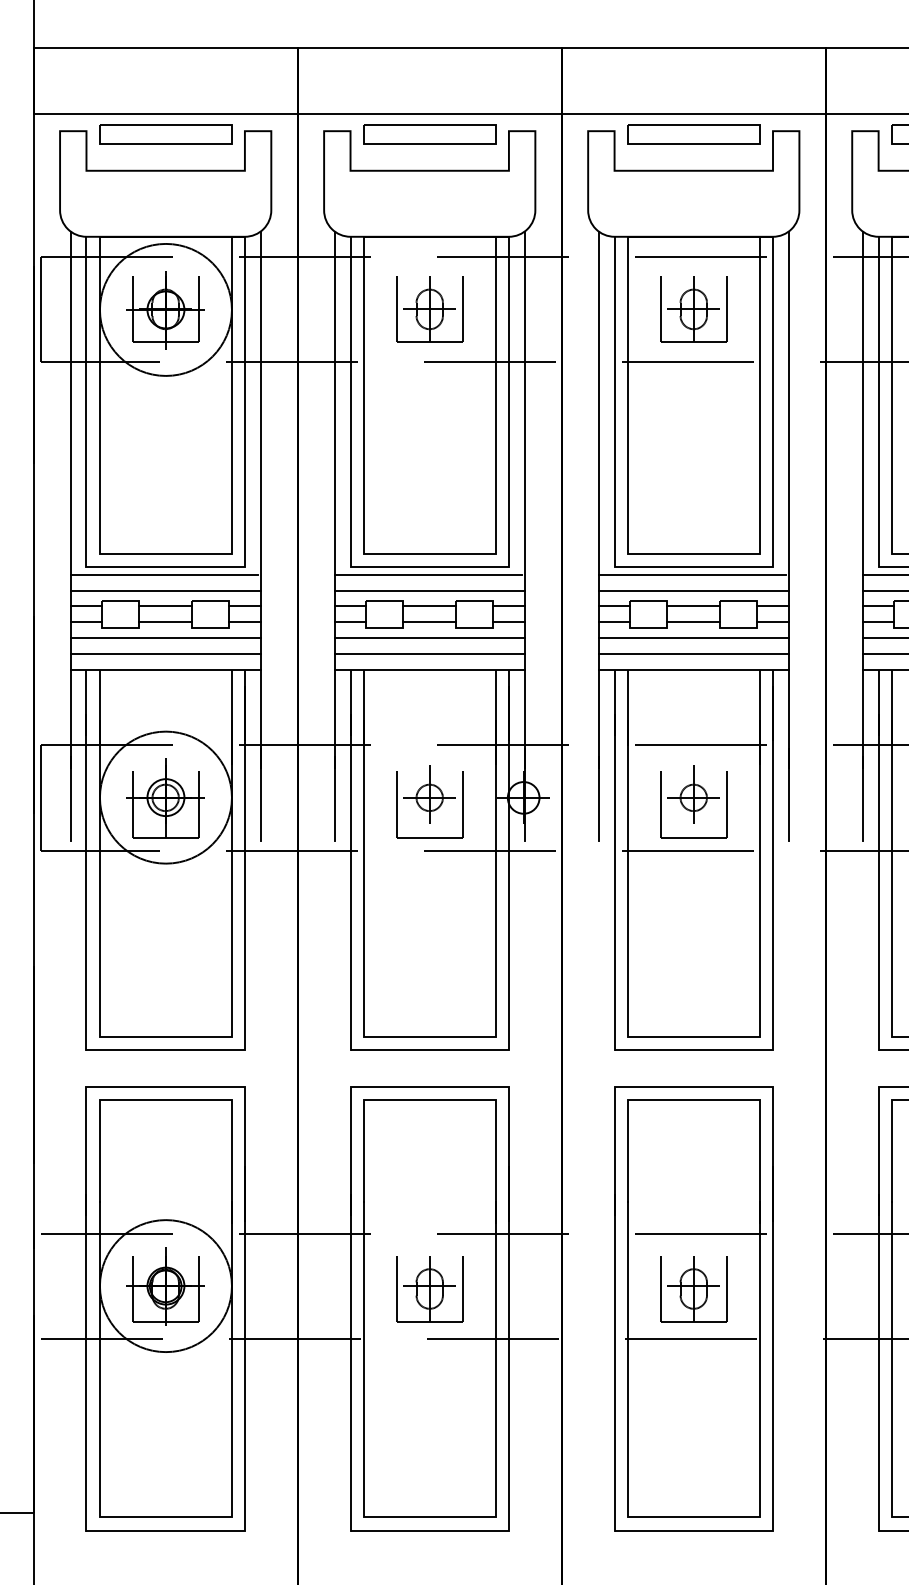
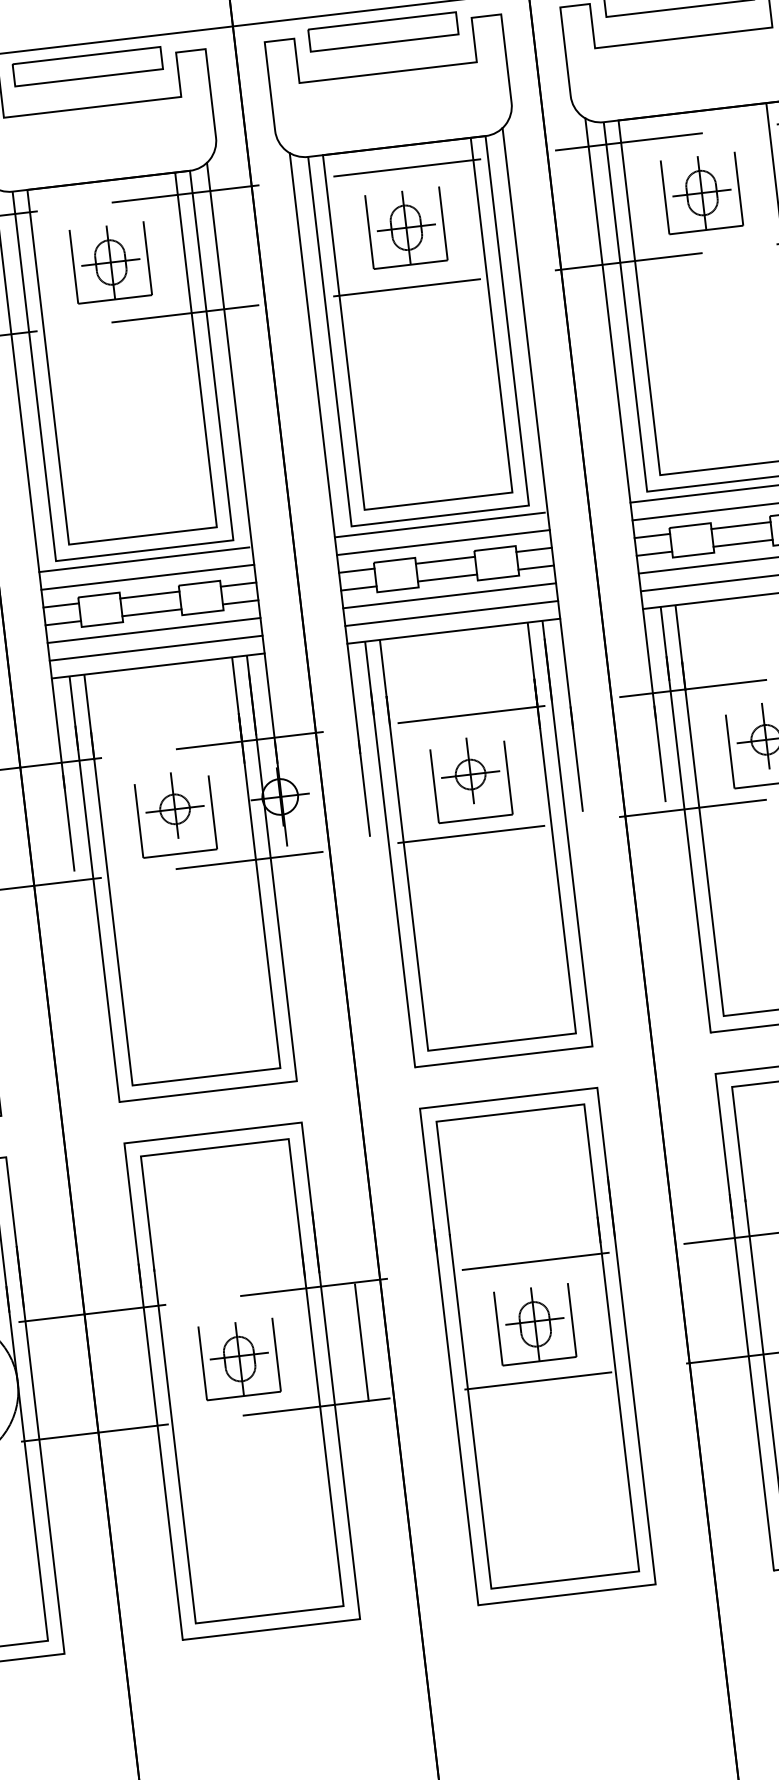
line: (539, 1287) -> (362, 1342), added

